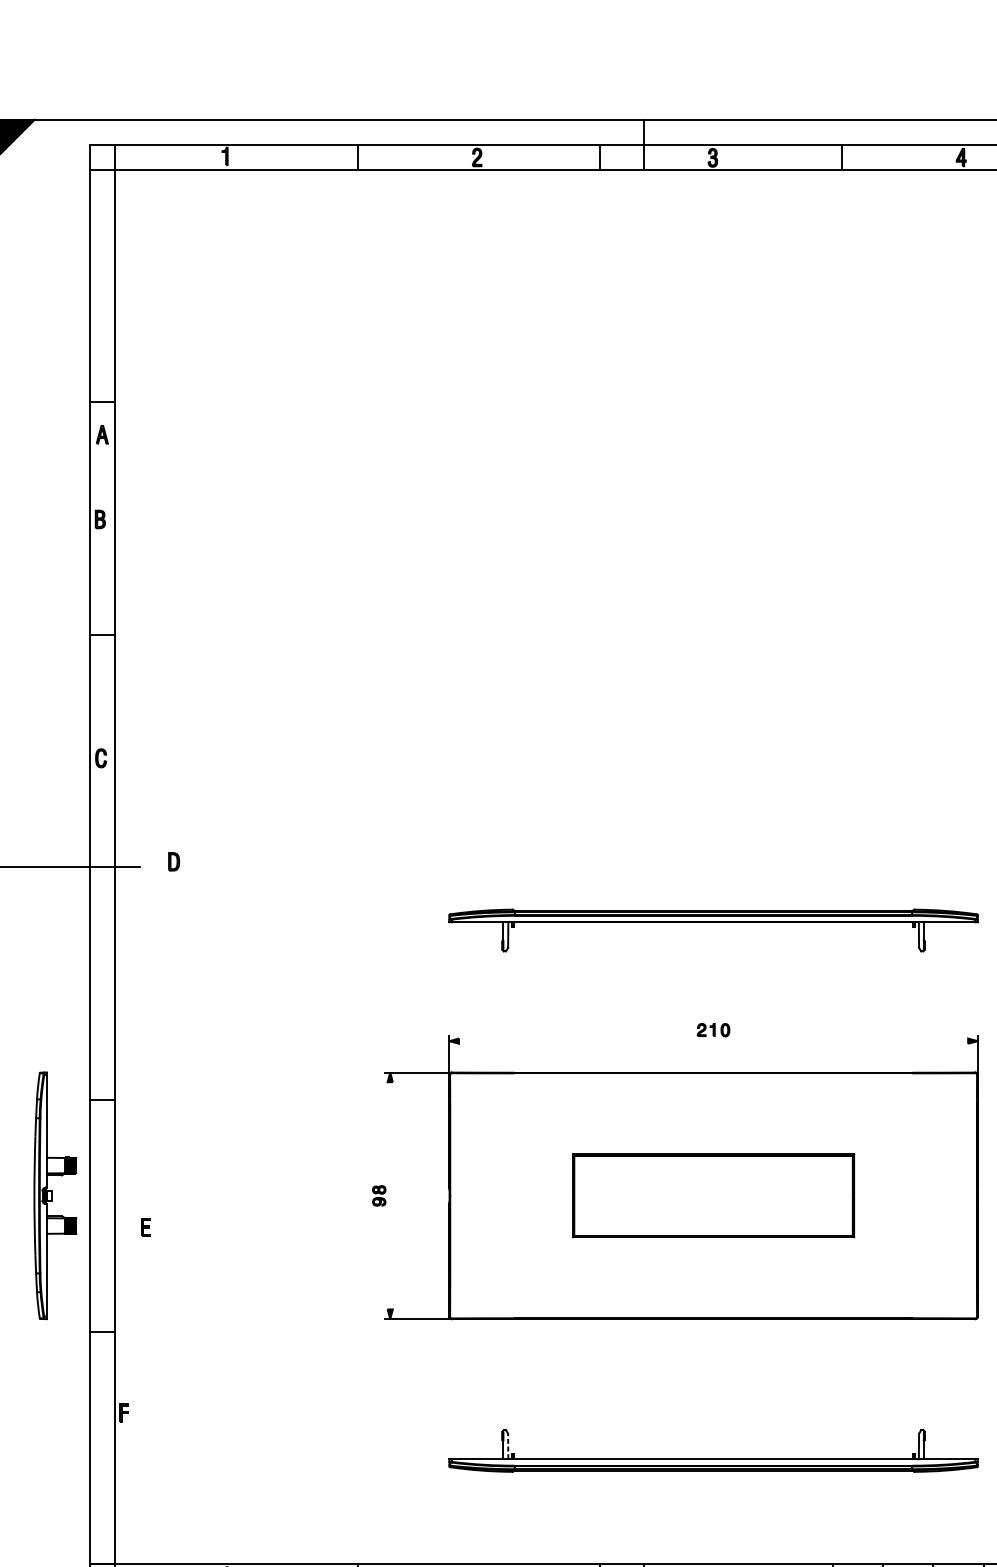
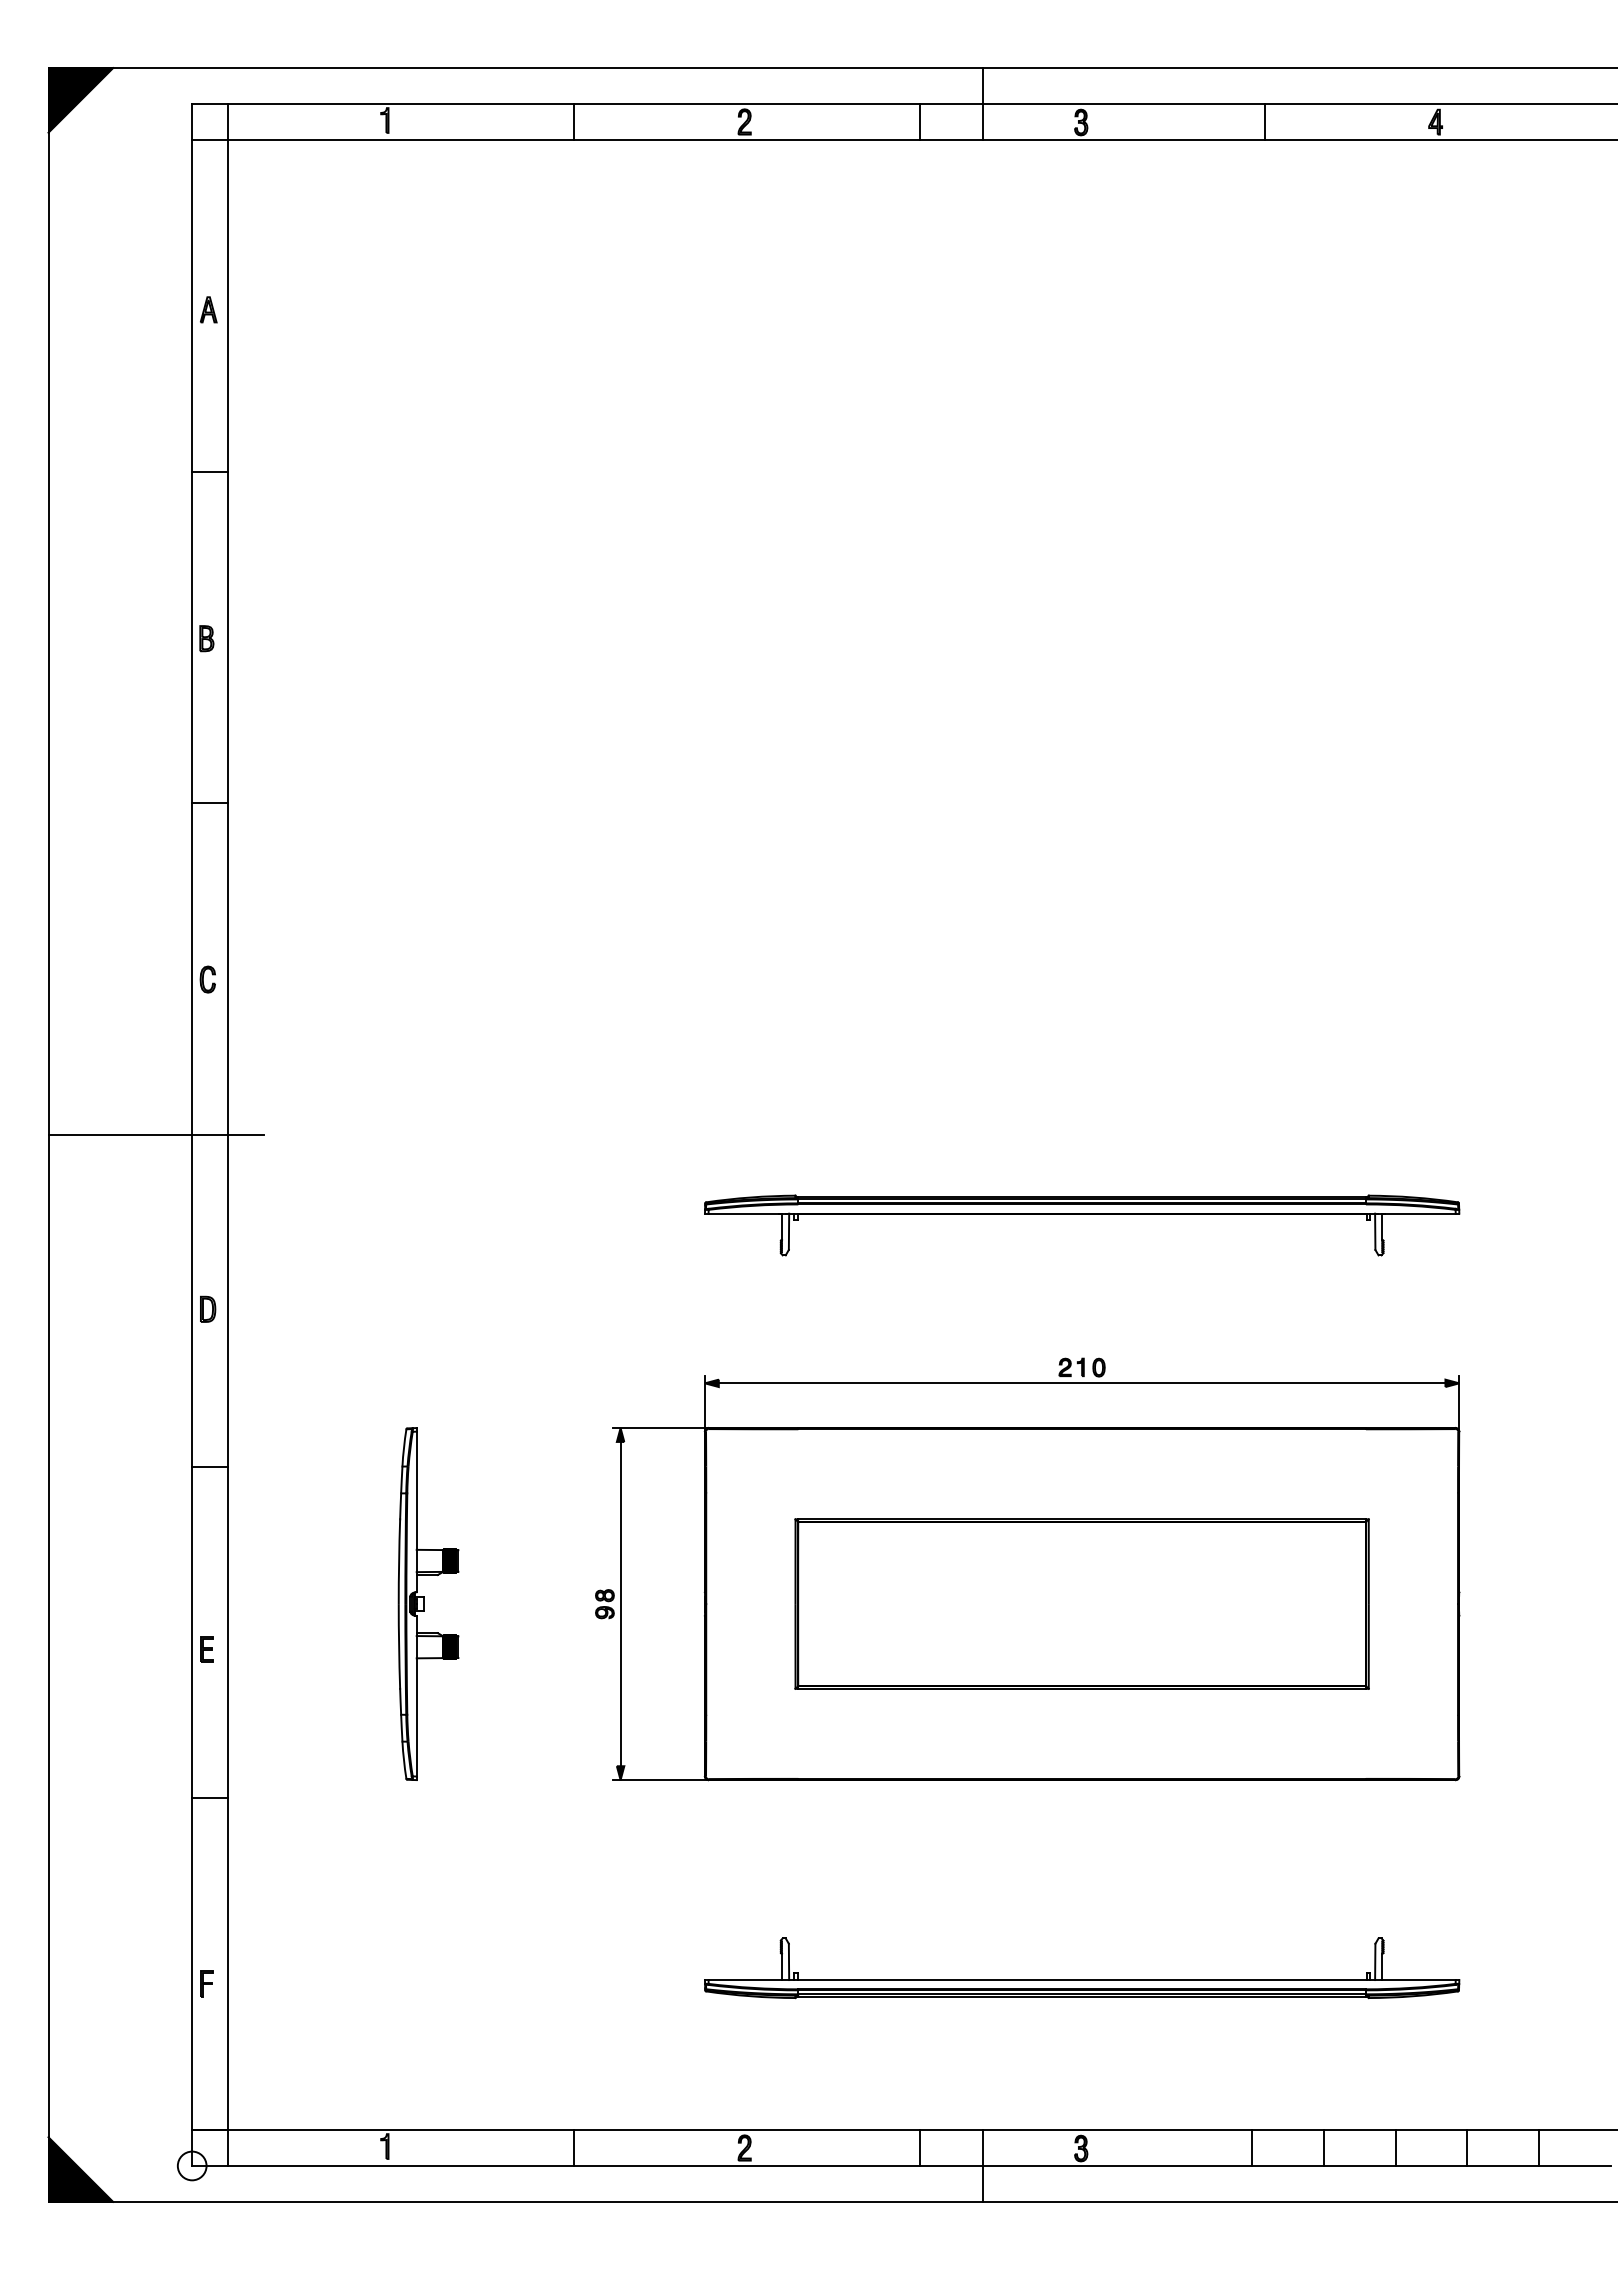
part: (102, 434) -> (208, 309), moved
part: (174, 861) -> (208, 1308), moved
line: (713, 1041) -> (1081, 1383), added
part: (55, 1195) -> (428, 1603), moved
line: (390, 1195) -> (620, 1603), added
part: (713, 1195) -> (1081, 1603), size x1.43
part: (145, 1227) -> (206, 1649), moved
part: (123, 1412) -> (206, 1983), moved
line: (508, 1446) -> (789, 1961), dashed -> solid

